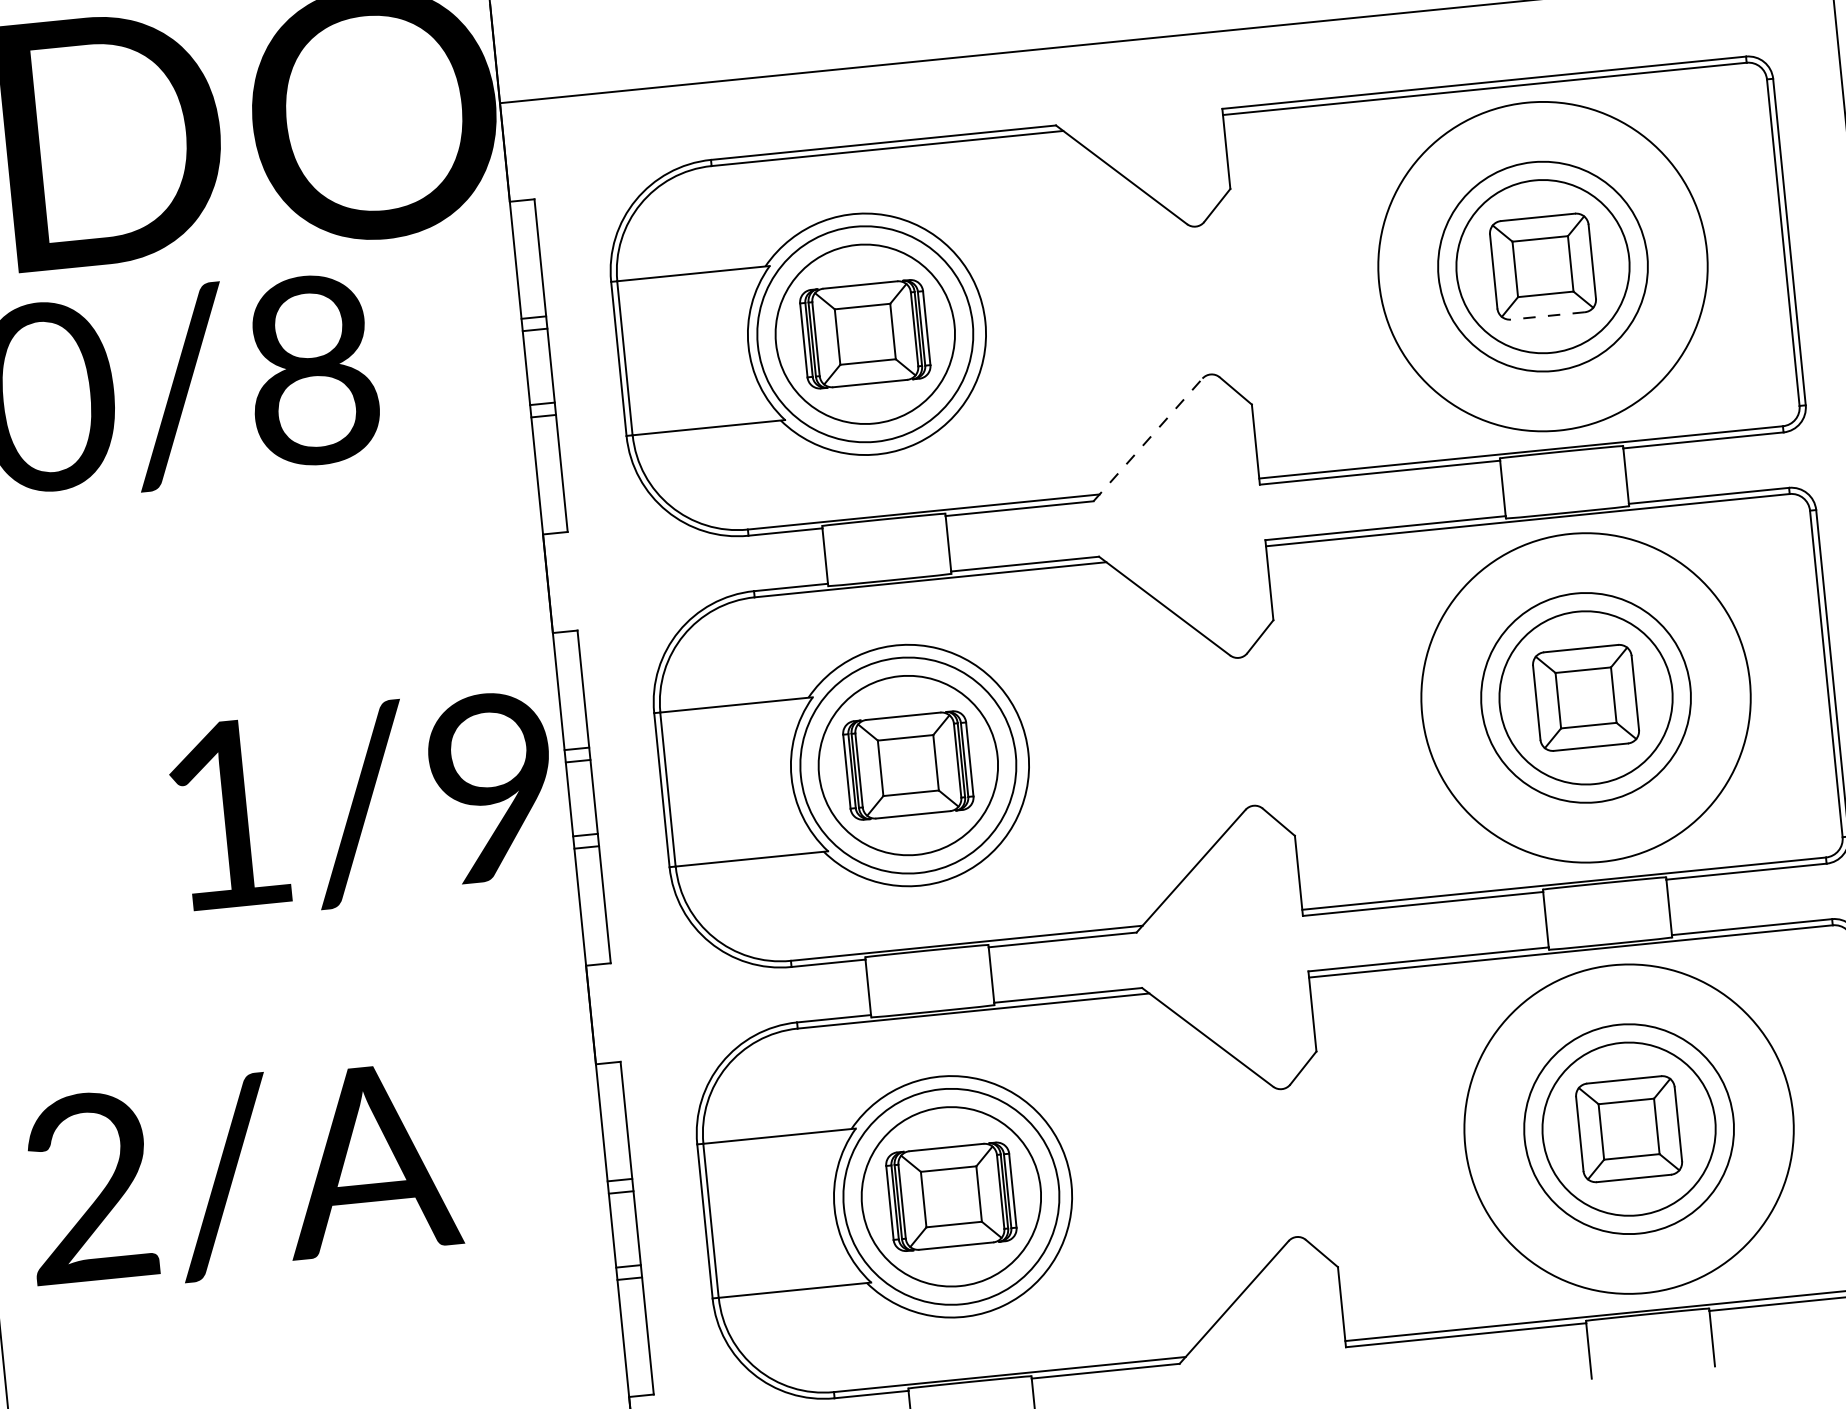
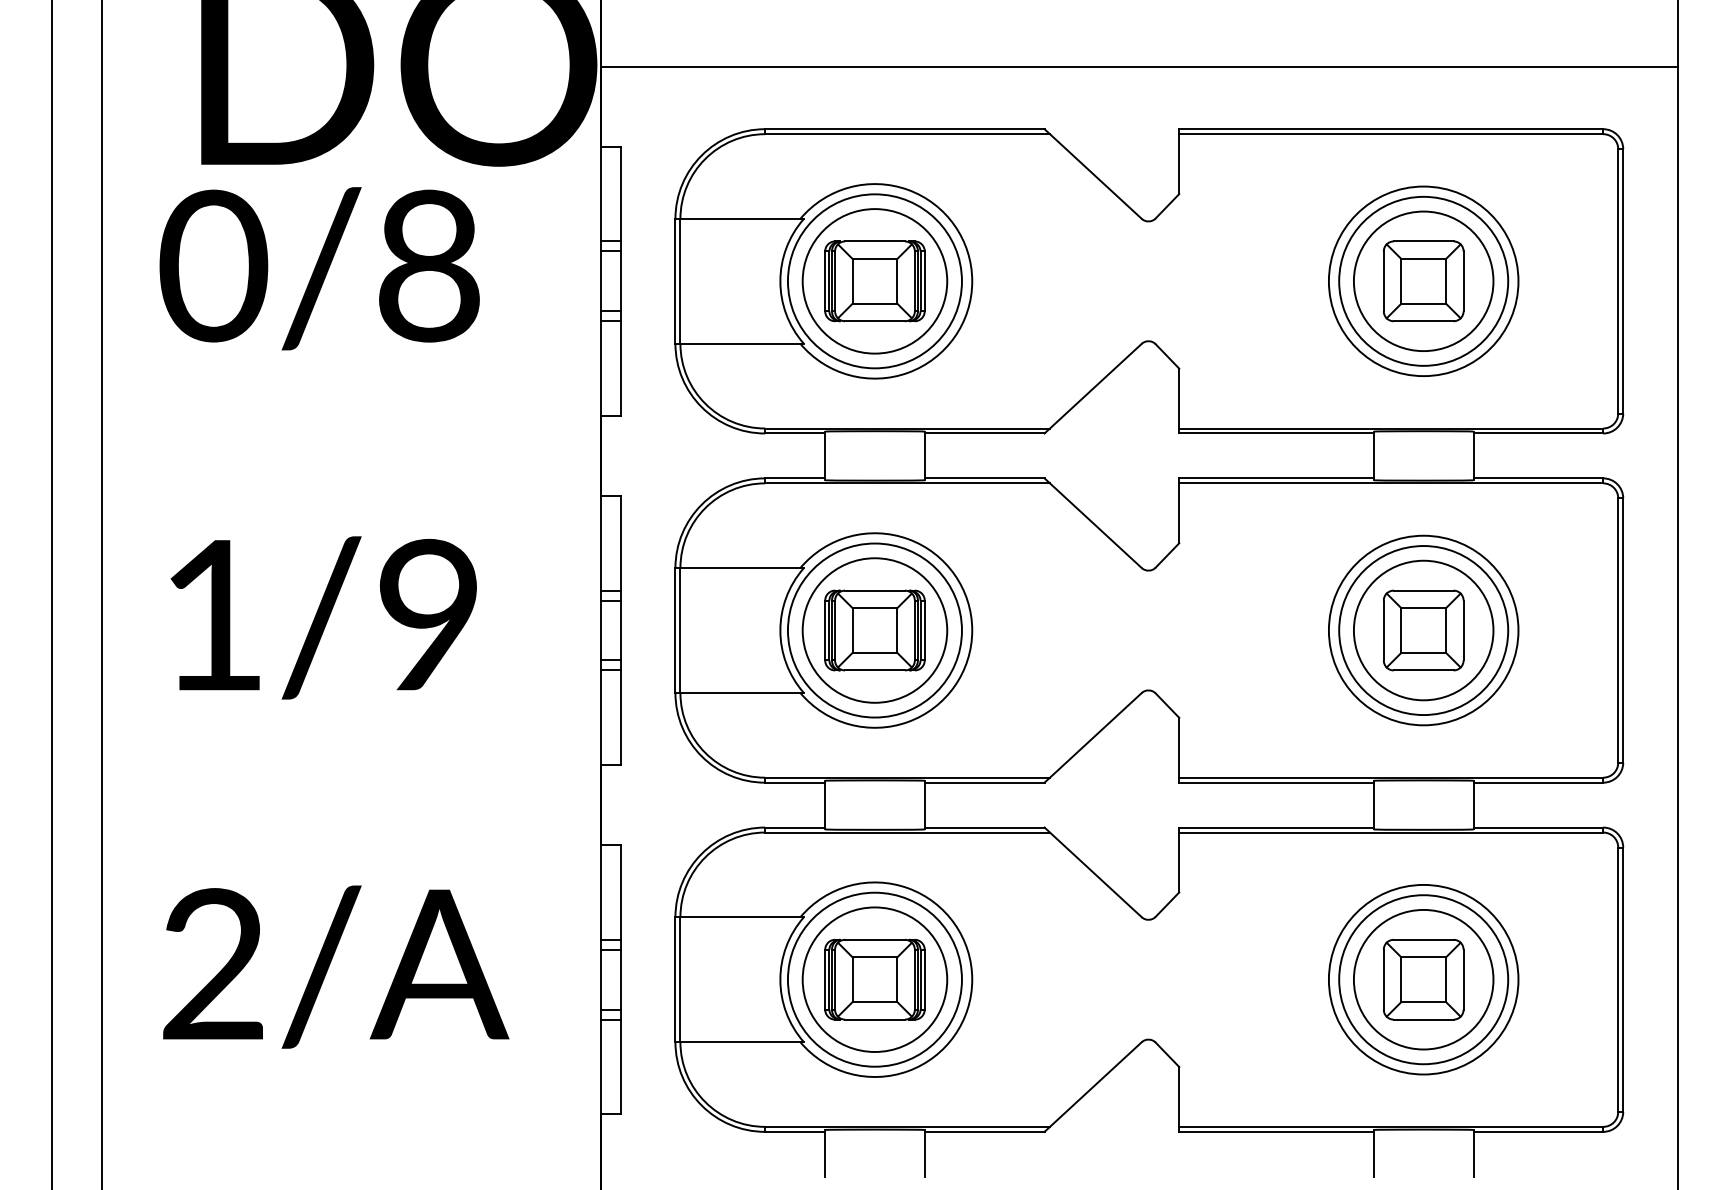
circle: (1542, 266) -> (1423, 281), size x0.71
line: (1547, 316) -> (1423, 321), dashed -> solid
line: (1148, 439) -> (1093, 388), dashed -> solid
circle: (1585, 697) -> (1423, 630), size x0.71
text: (362, 803) -> (323, 617), moved
circle: (1628, 1128) -> (1423, 979), size x0.71
text: (242, 1174) -> (336, 966), moved

